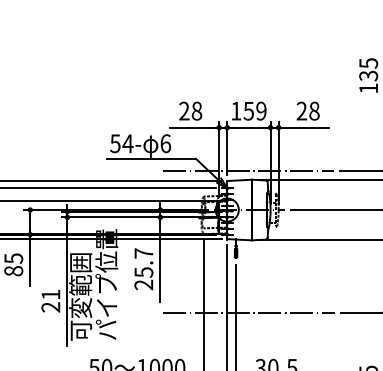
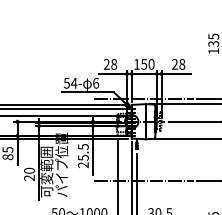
text: (261, 111) -> (151, 64), 159 -> 150
text: (144, 252) -> (83, 146), 25.7 -> 25.5
text: (50, 294) -> (29, 170), 21 -> 20

